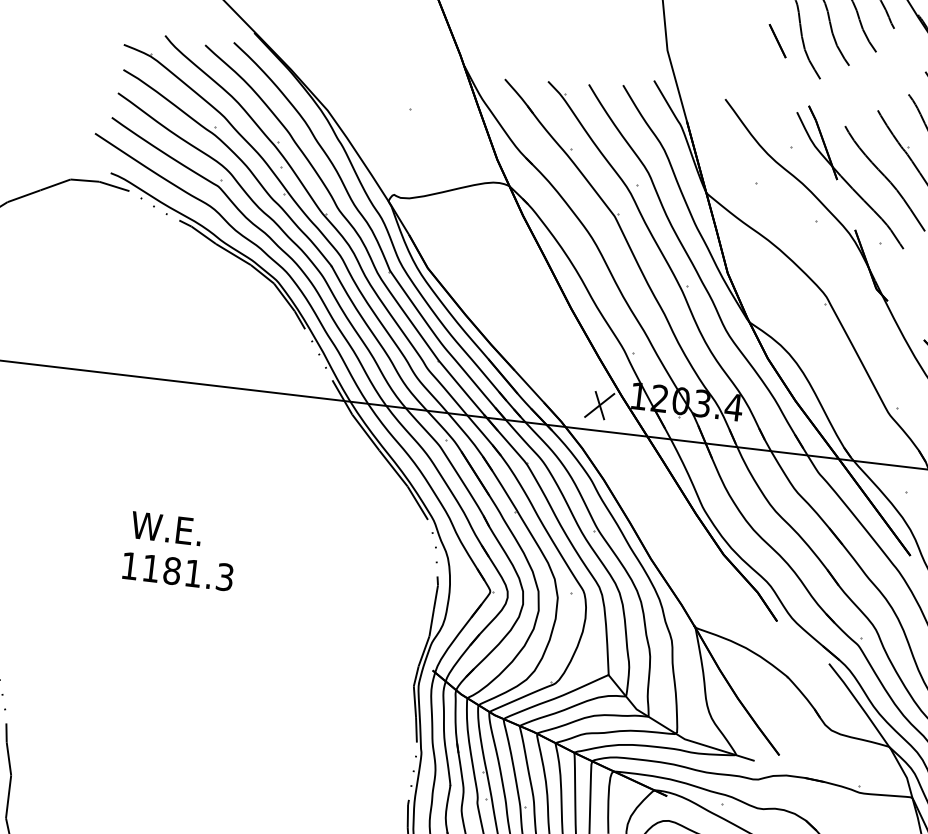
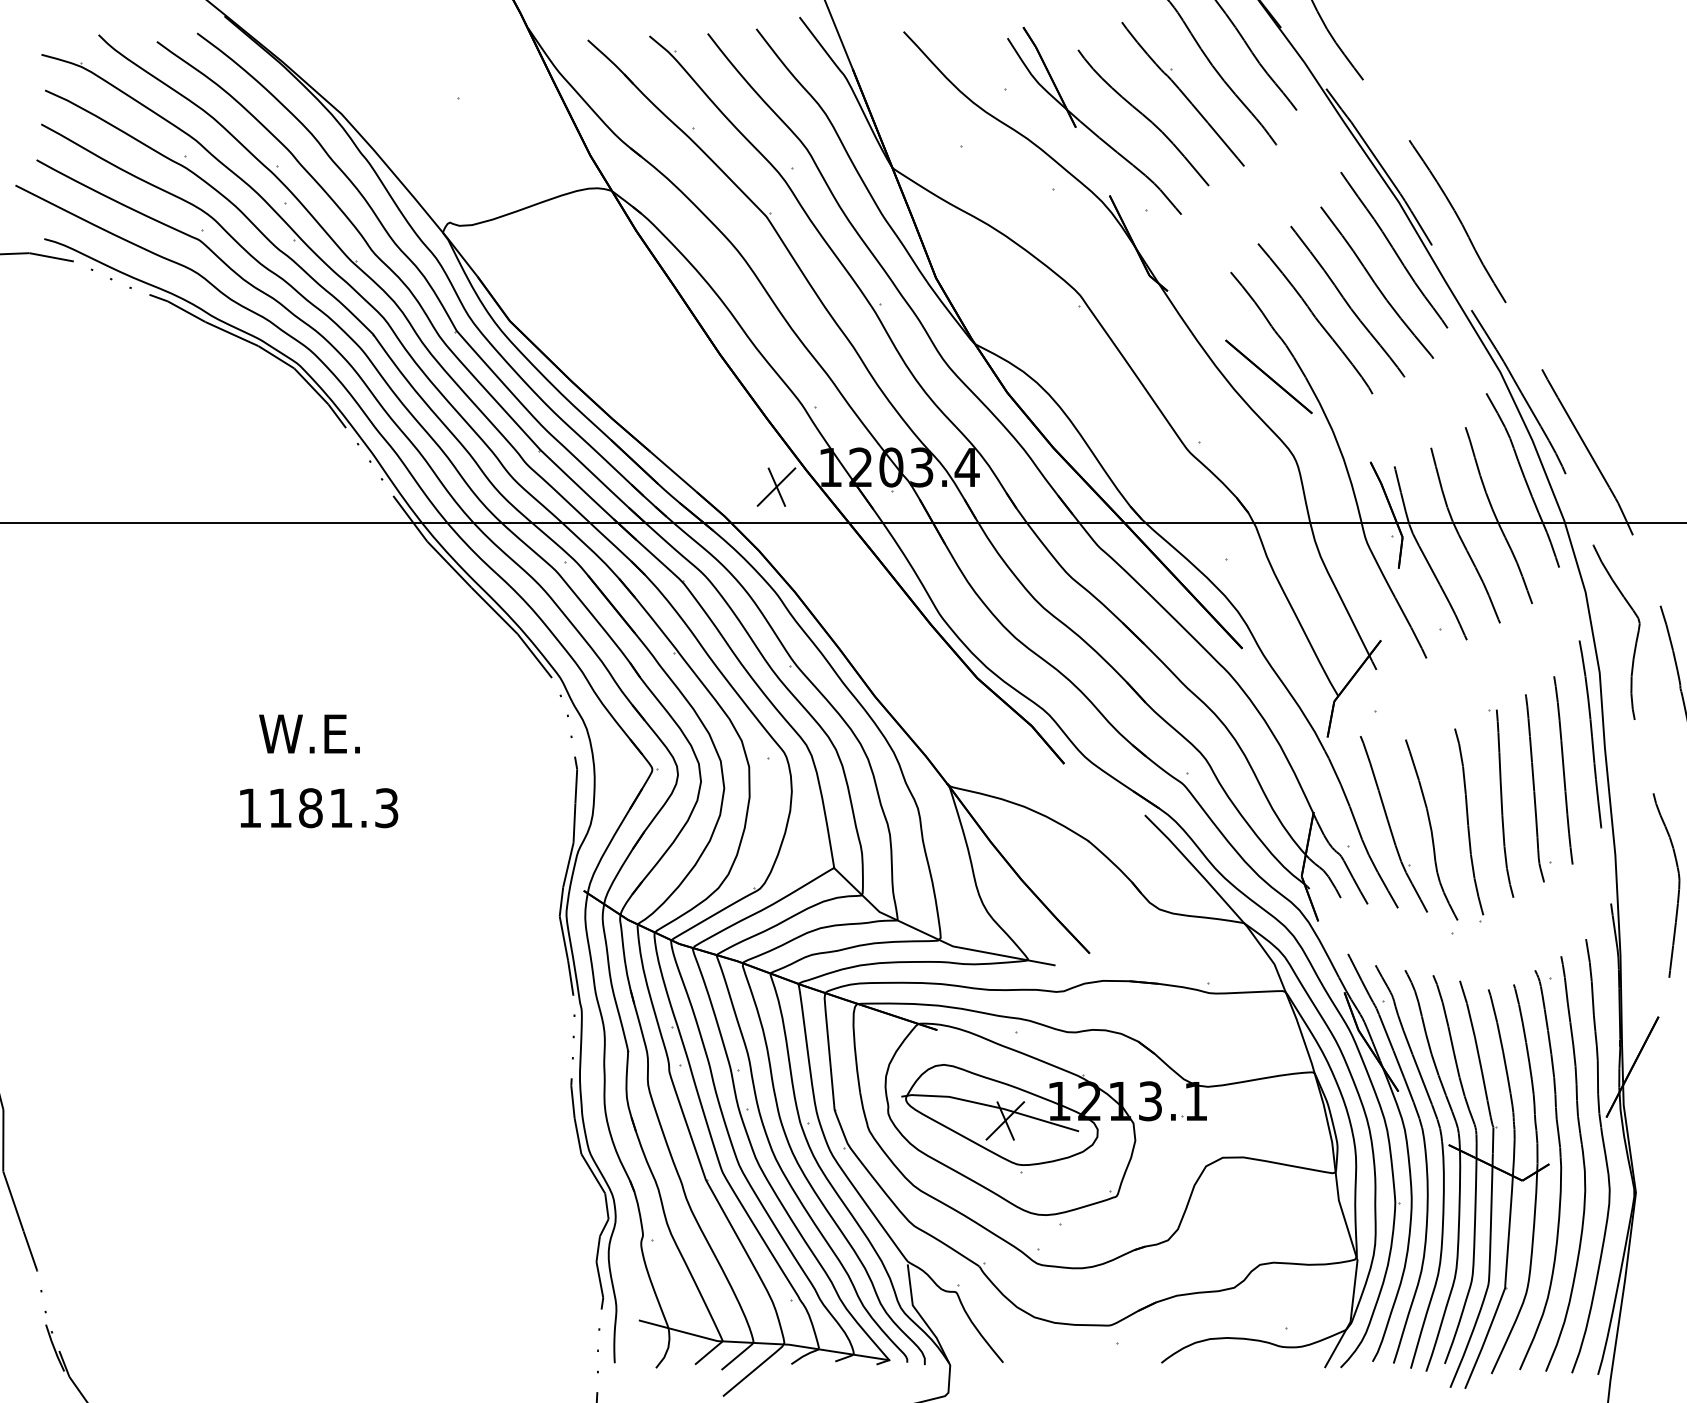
text: (166, 528) -> (309, 733), moved
text: (178, 571) -> (319, 808), moved

